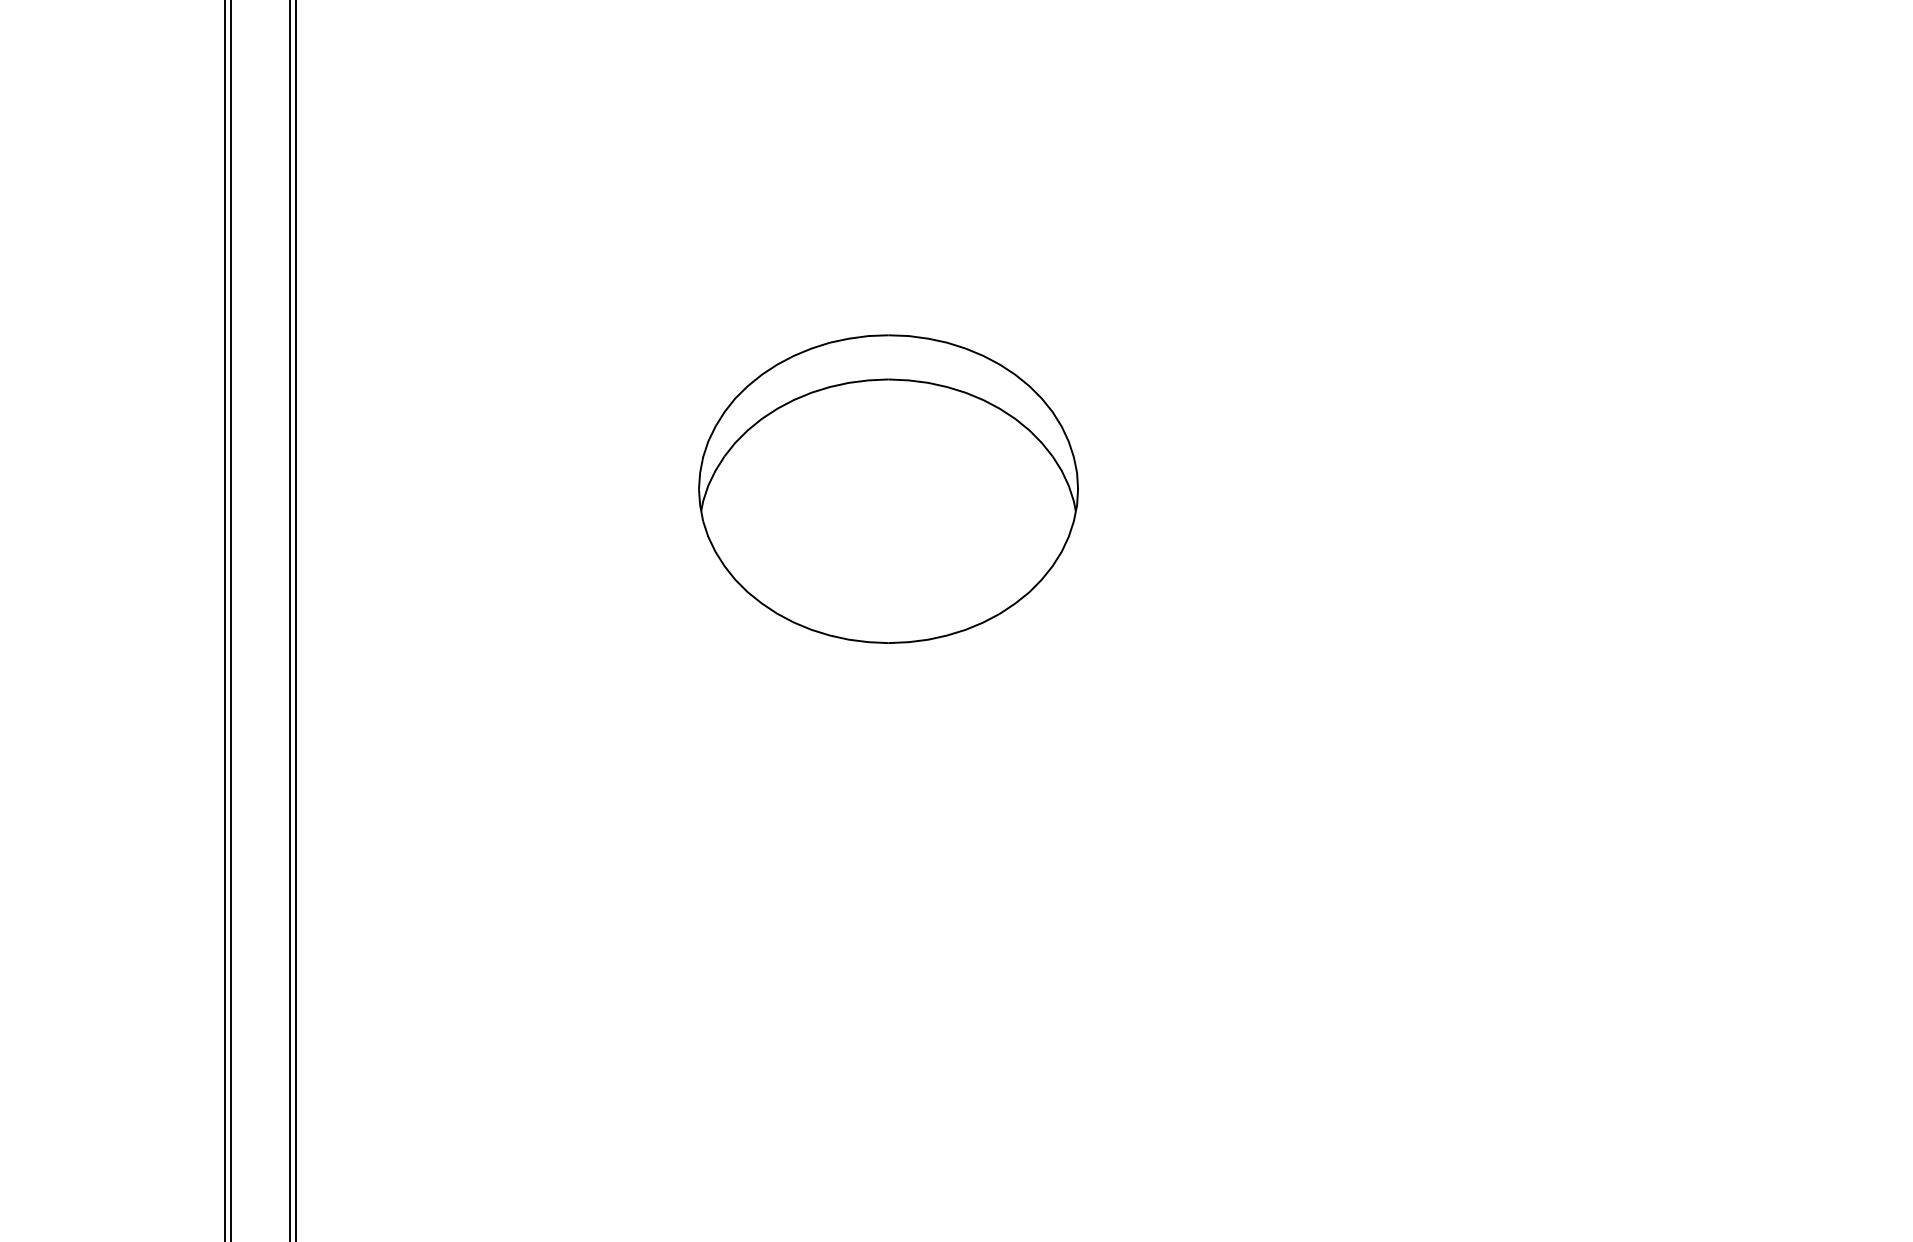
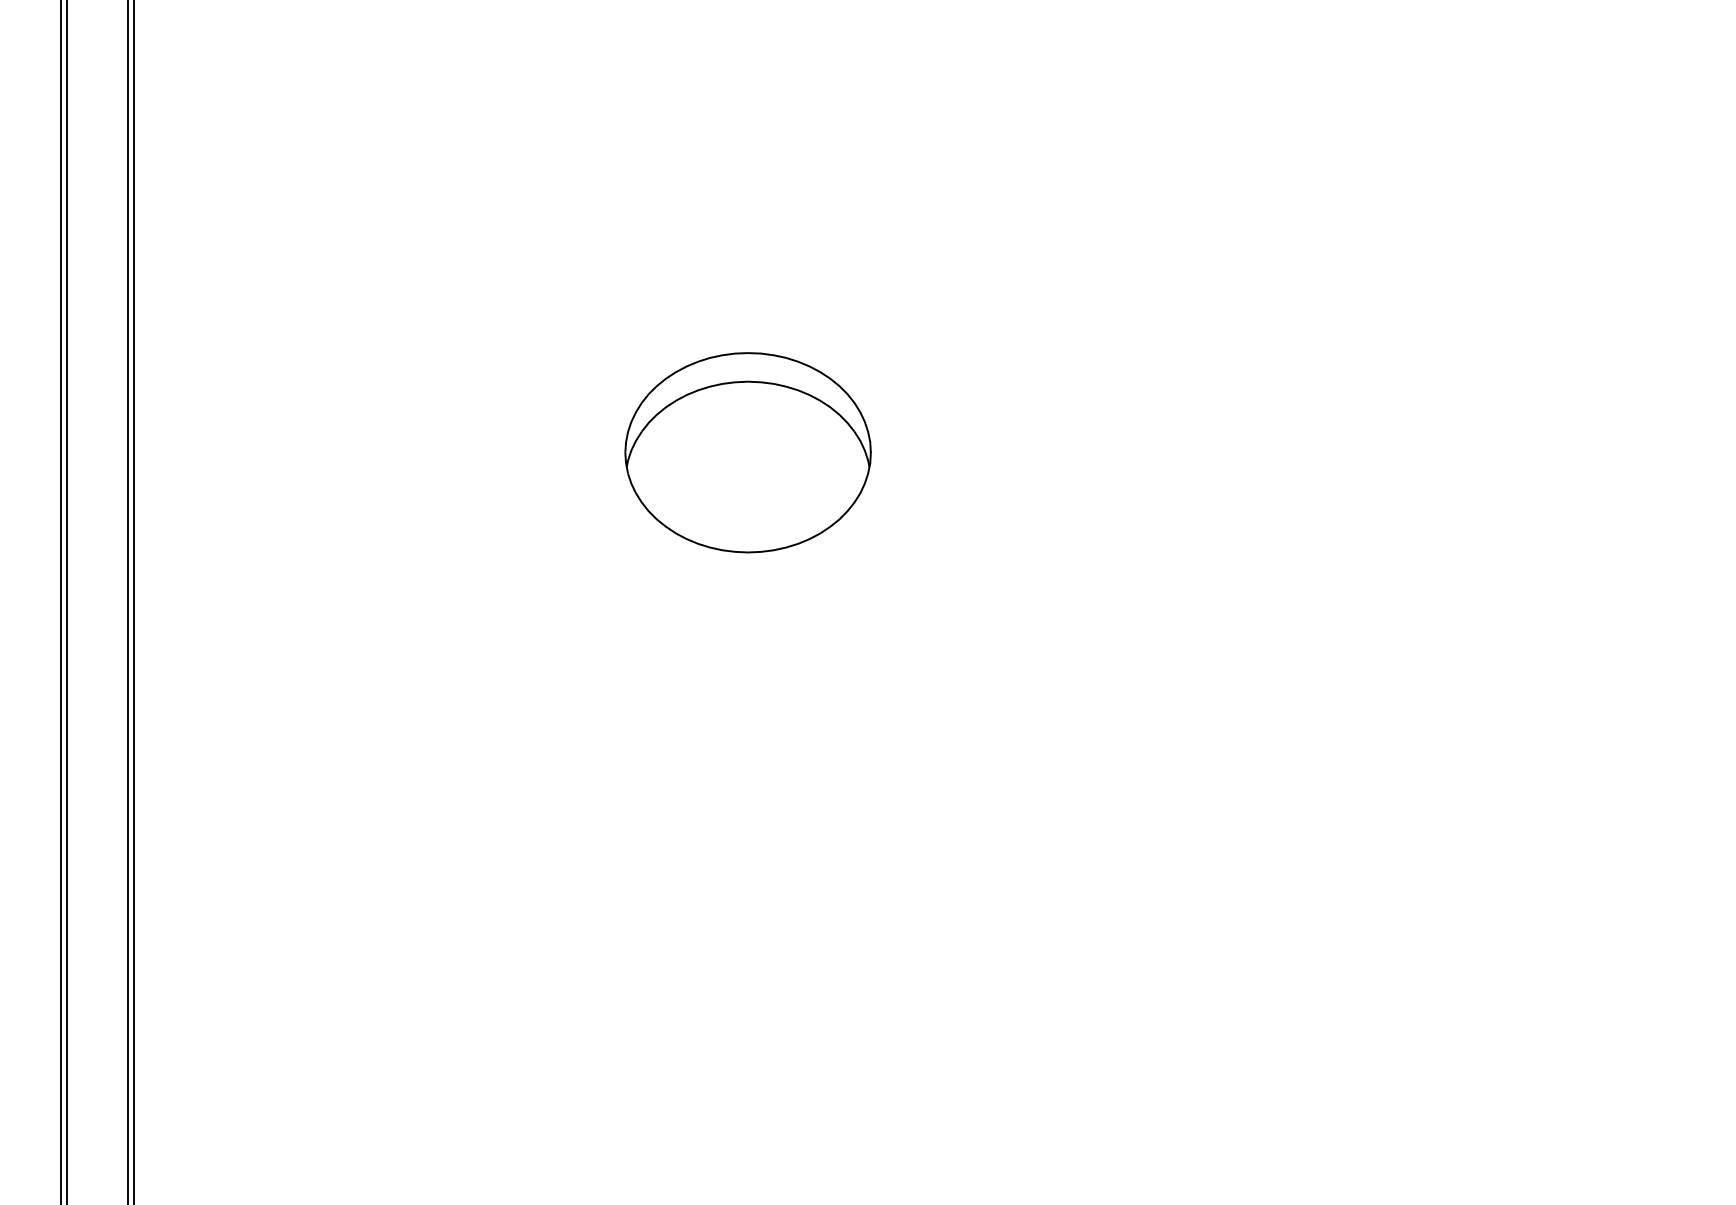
part: (888, 489) -> (748, 452), size x0.62

